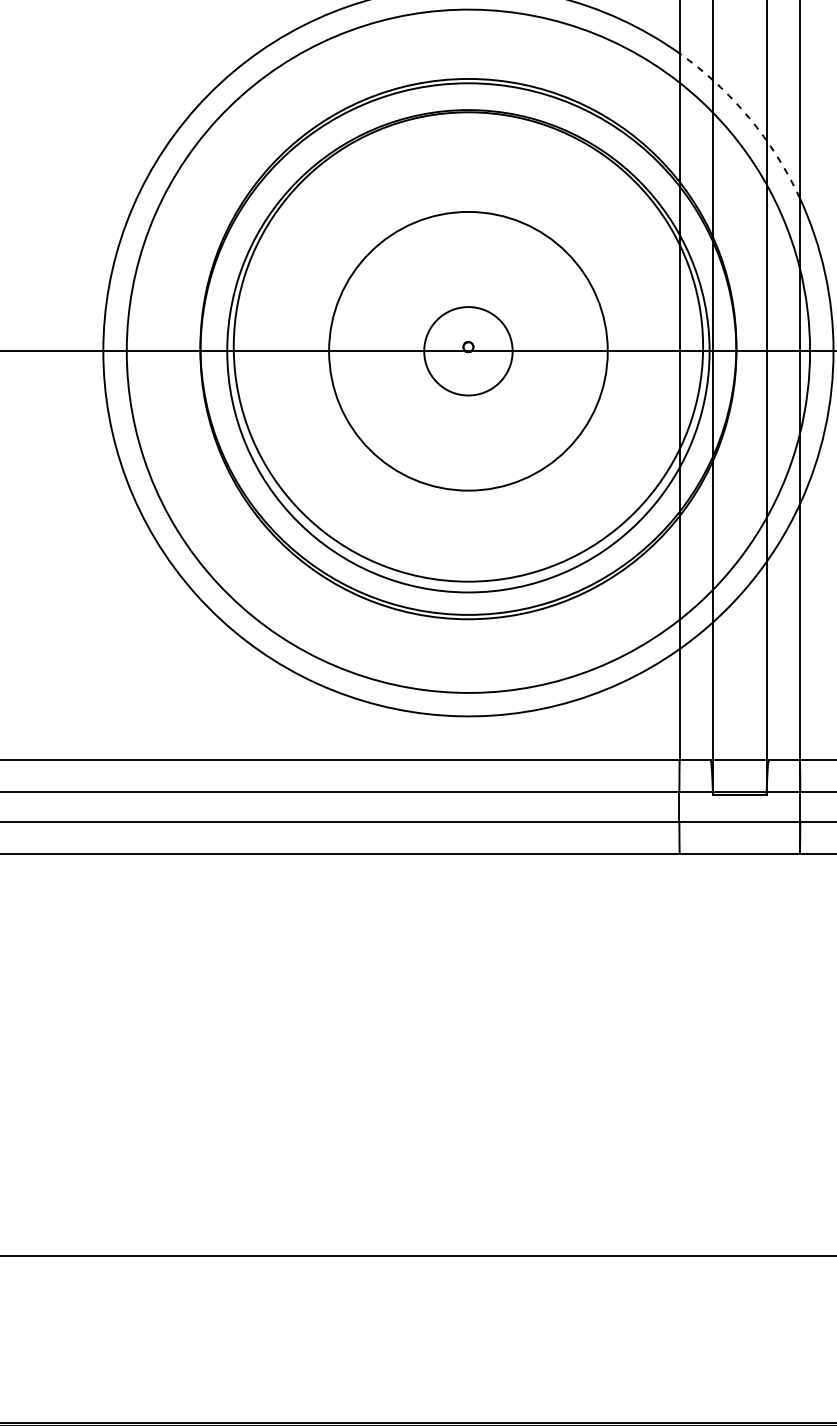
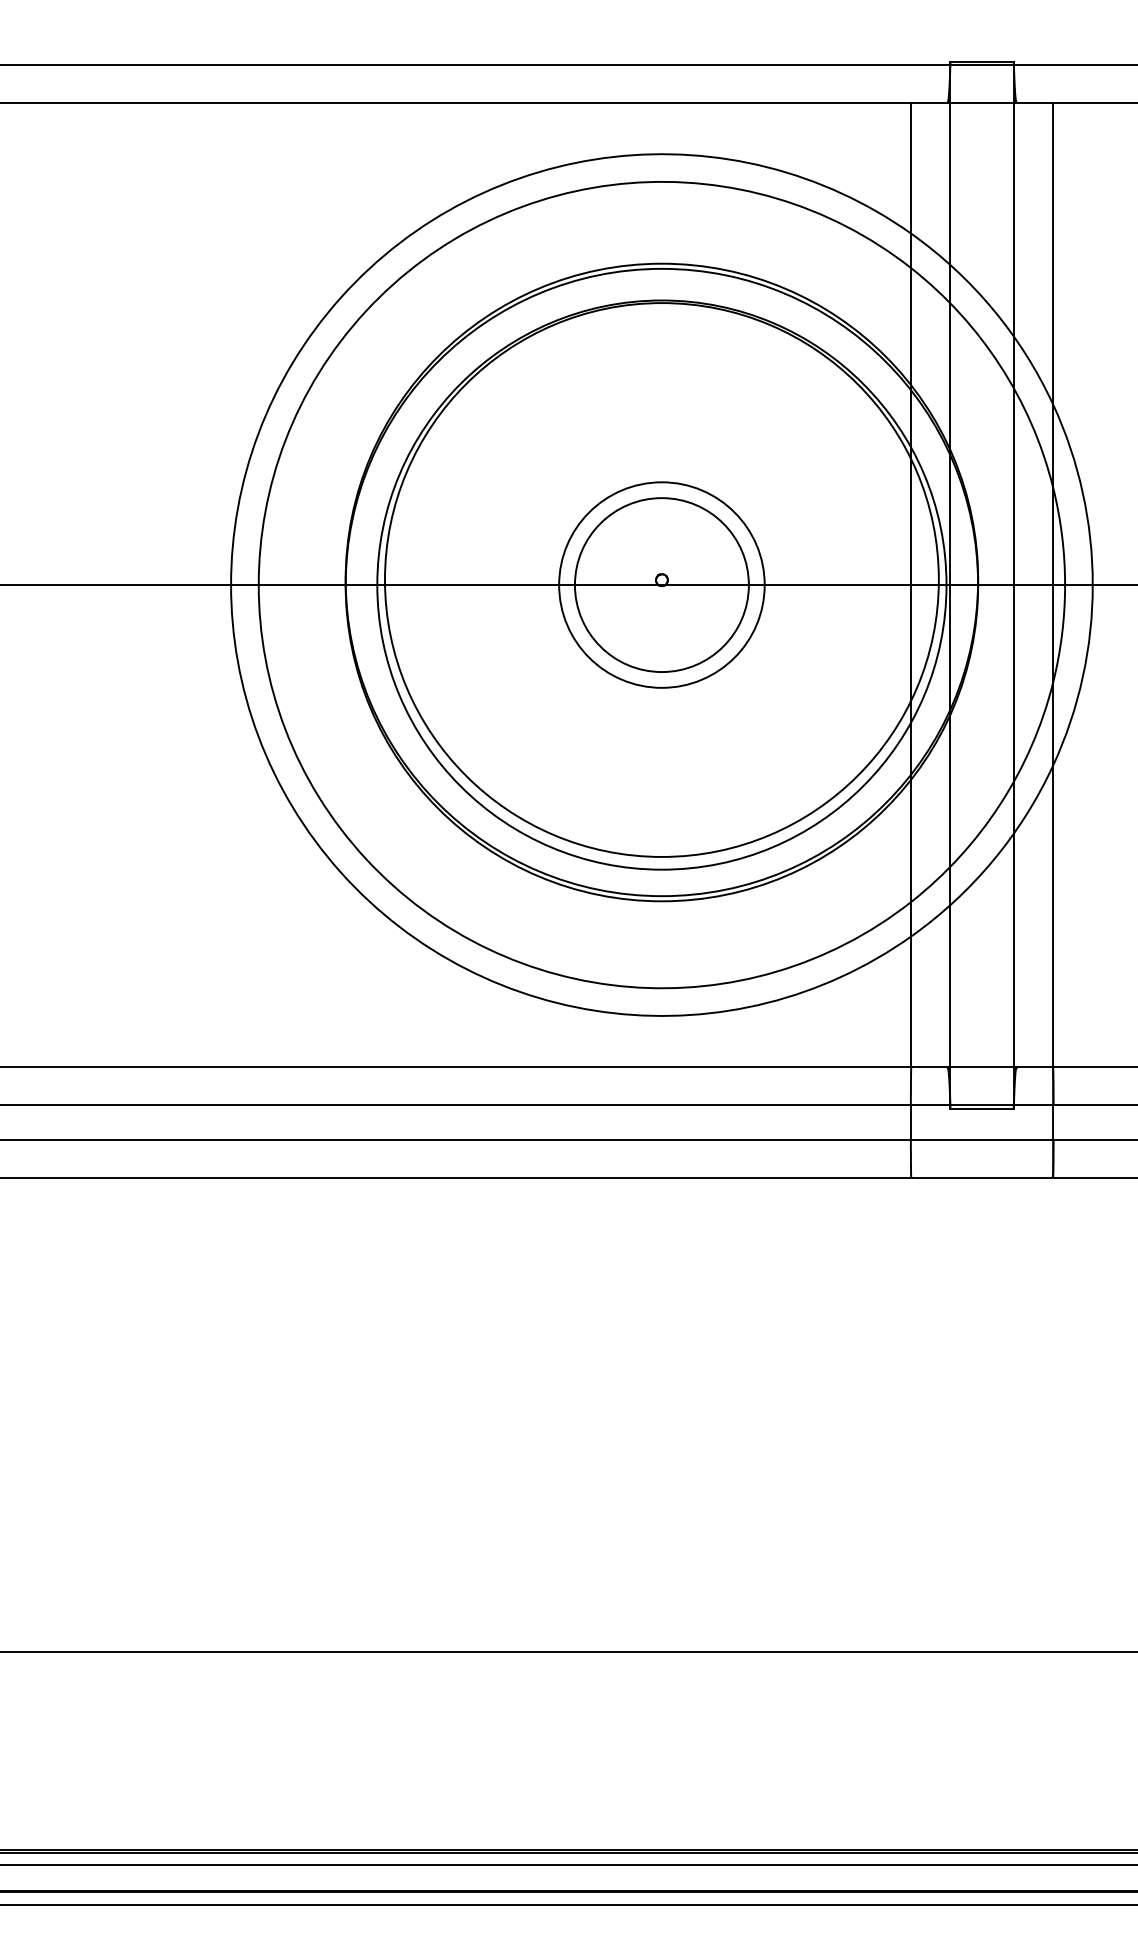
arc: (749, 117) -> (993, 309), dashed -> solid
circle: (468, 350) -> (661, 584), size x0.62
circle: (468, 351) -> (661, 585), size x1.67

